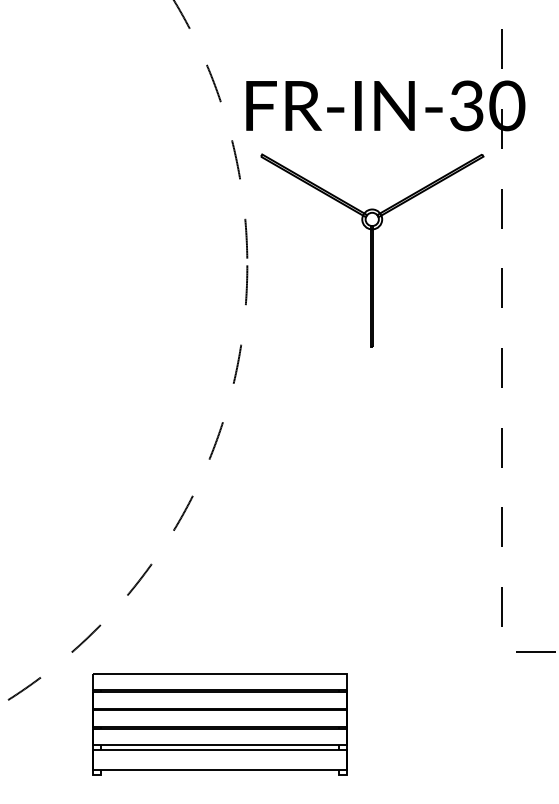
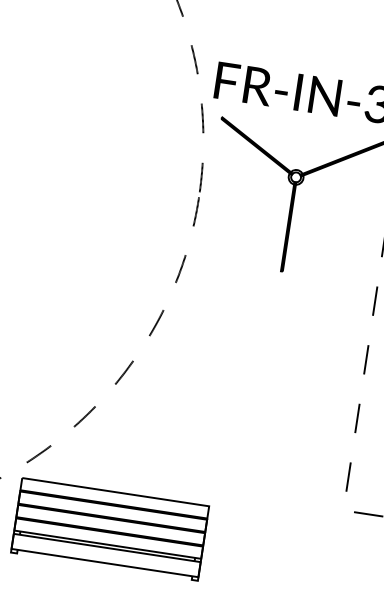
part: (219, 724) -> (109, 529), moved

